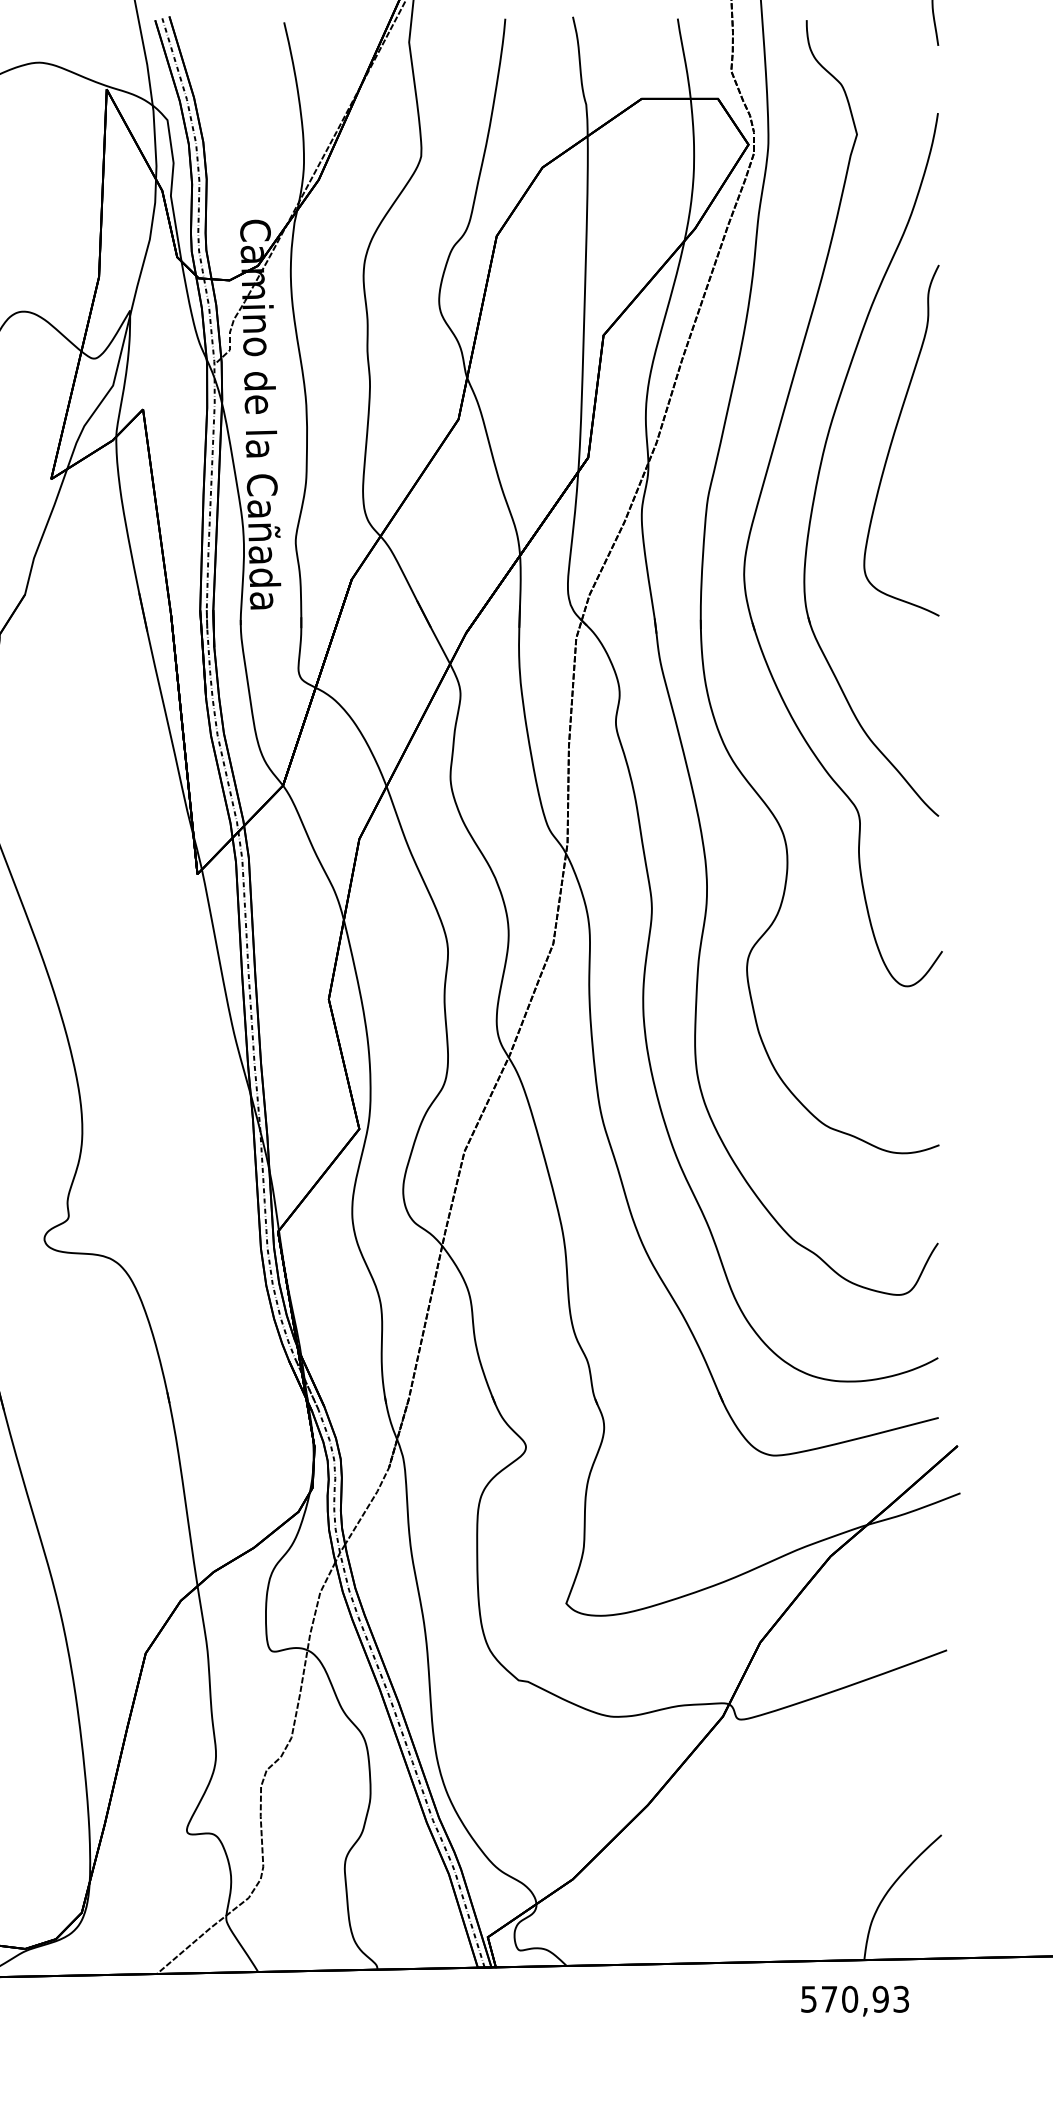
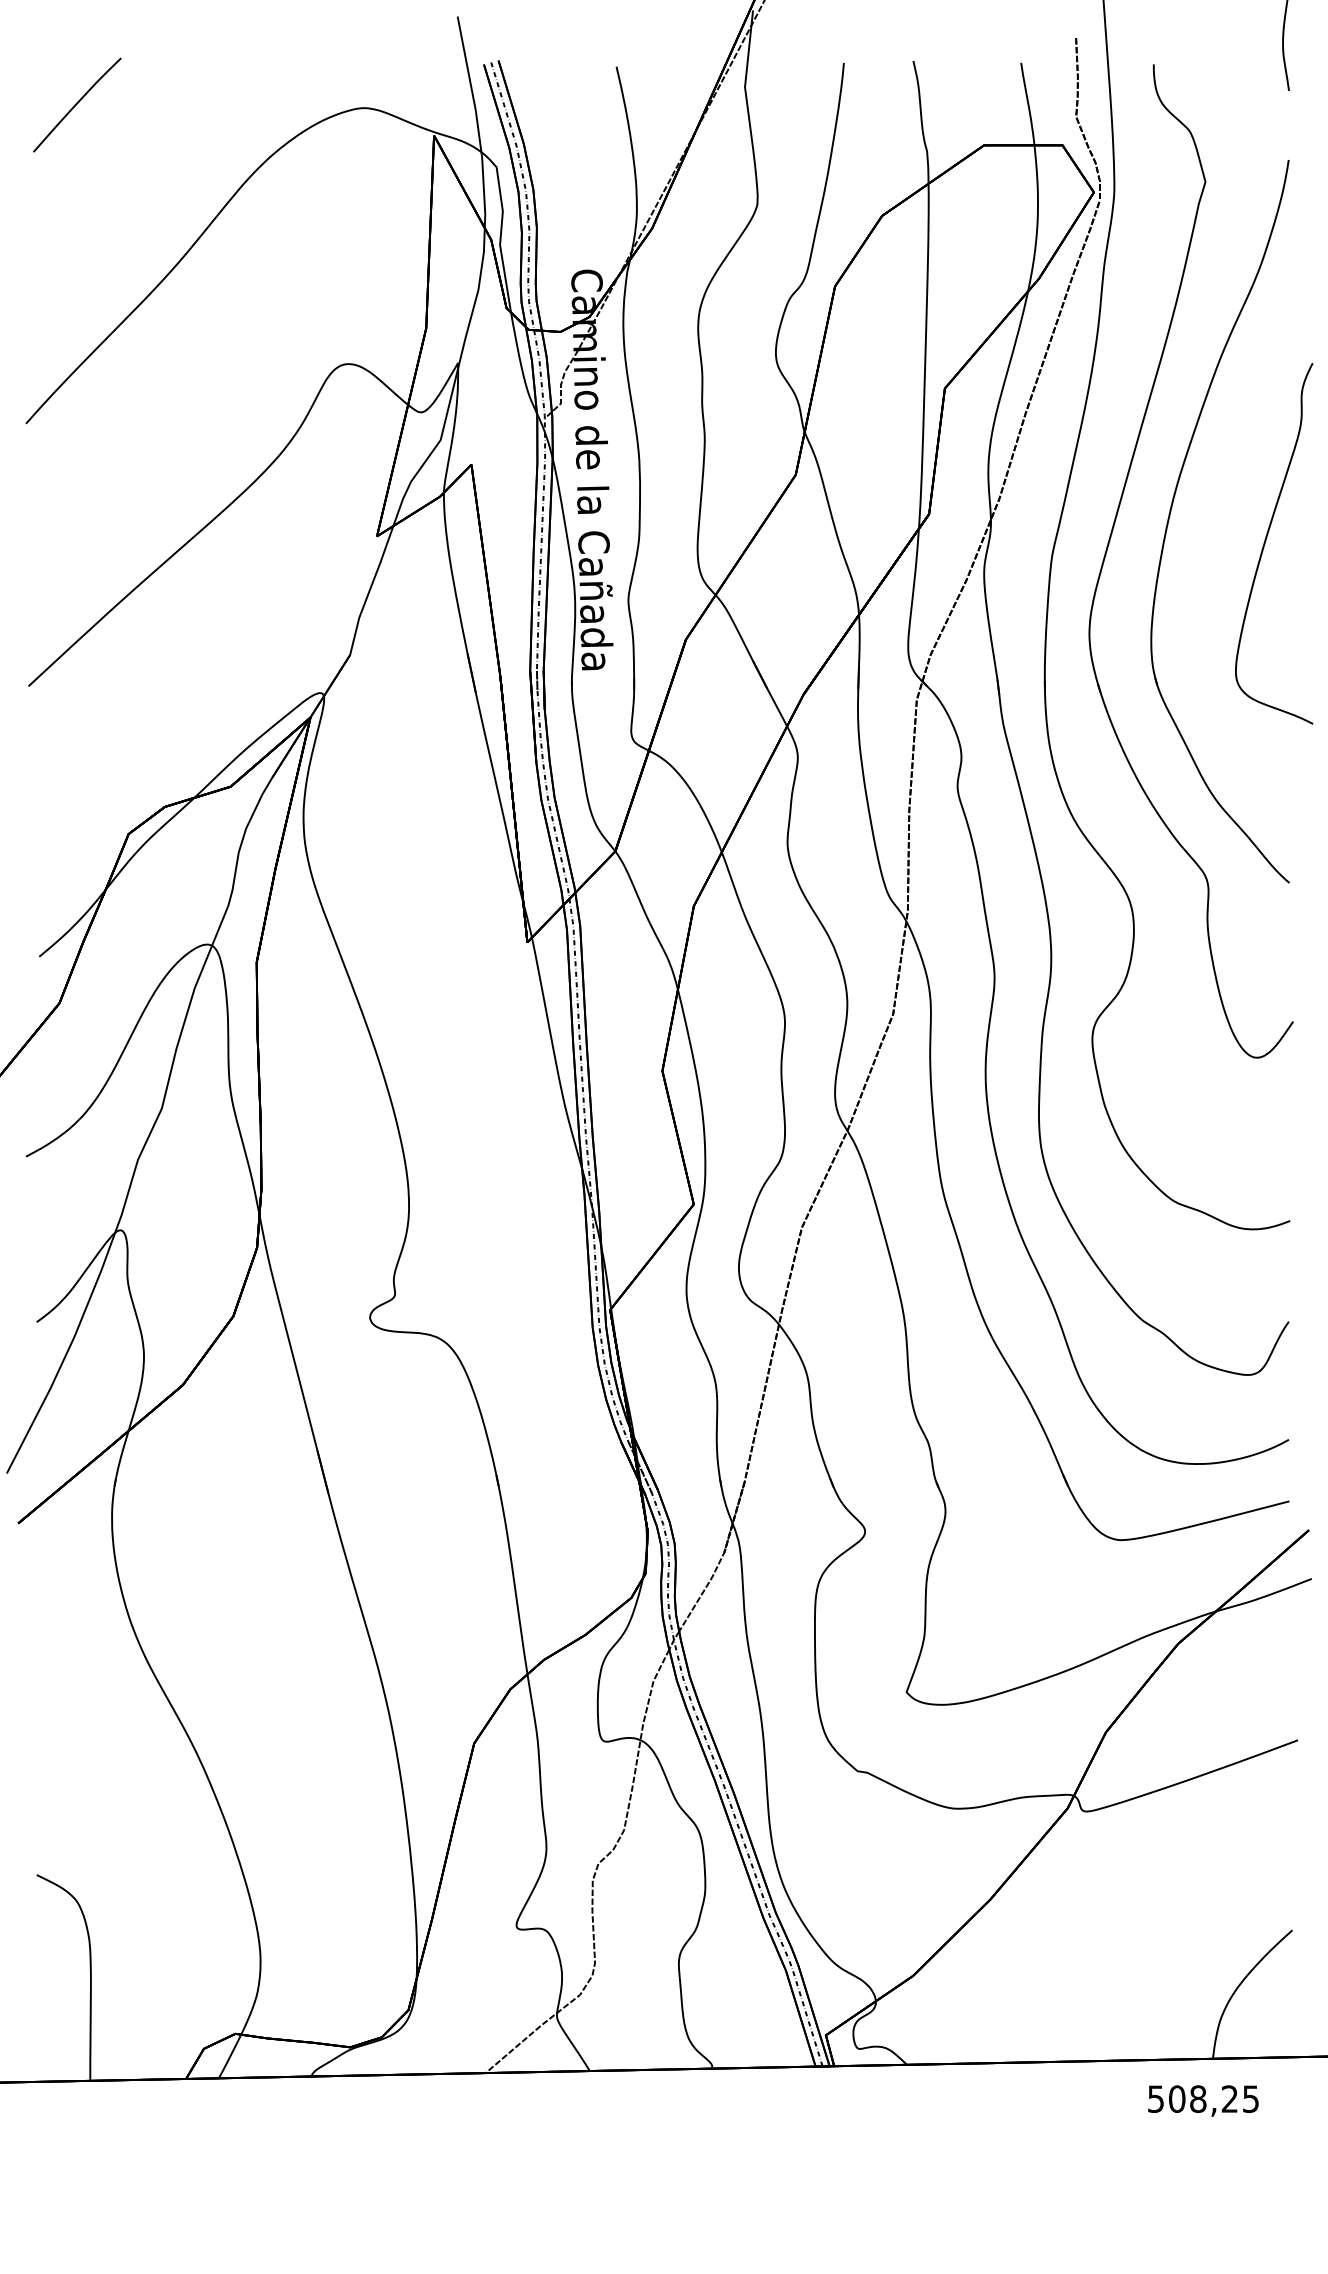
curve: (894, 438) -> (1266, 541), moved
text: (864, 1999) -> (1213, 2099), 570,93 -> 508,25

